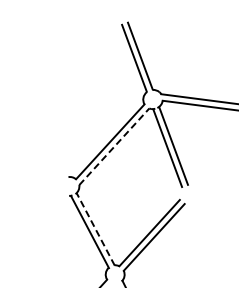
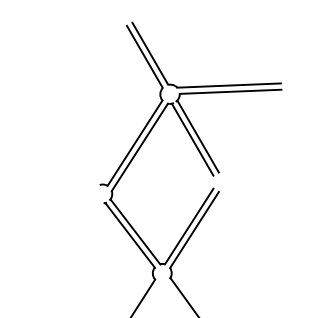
line: (113, 146) -> (139, 147), dashed -> solid
line: (95, 228) -> (135, 231), dashed -> solid

